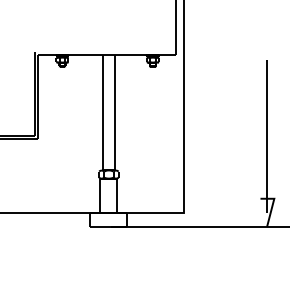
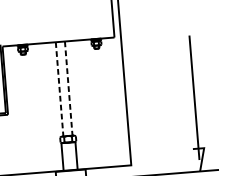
line: (103, 112) -> (59, 89), solid -> dashed
line: (114, 112) -> (68, 88), solid -> dashed

